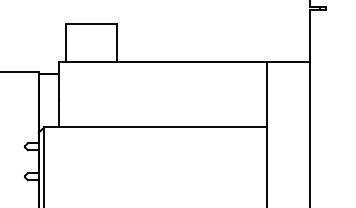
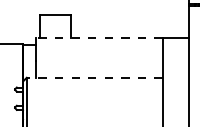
line: (161, 63) -> (98, 38), solid -> dashed
line: (155, 126) -> (94, 77), solid -> dashed

